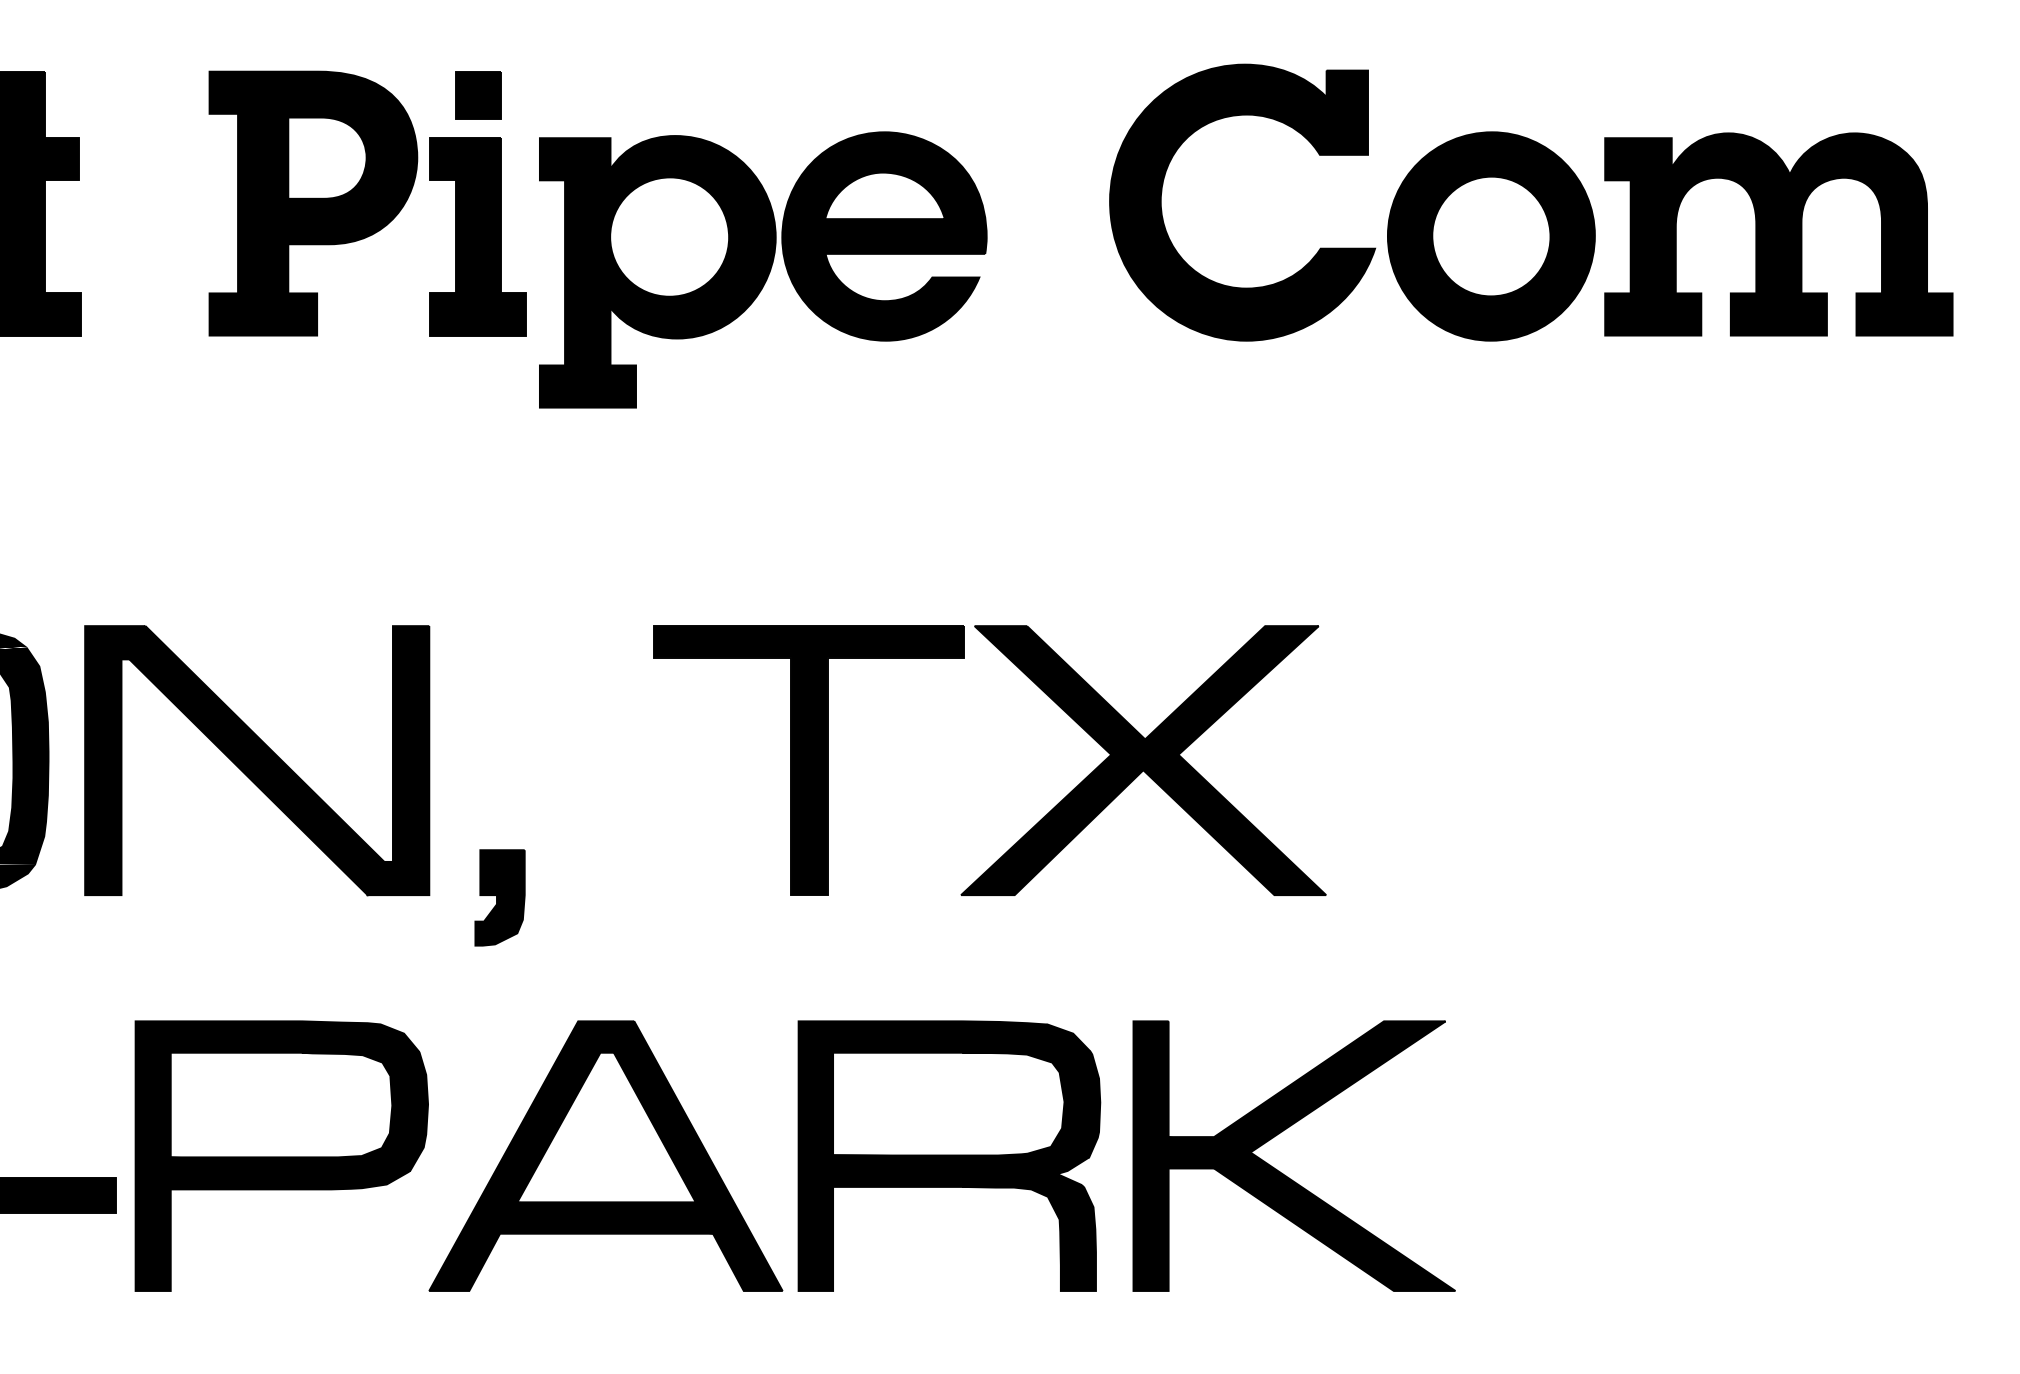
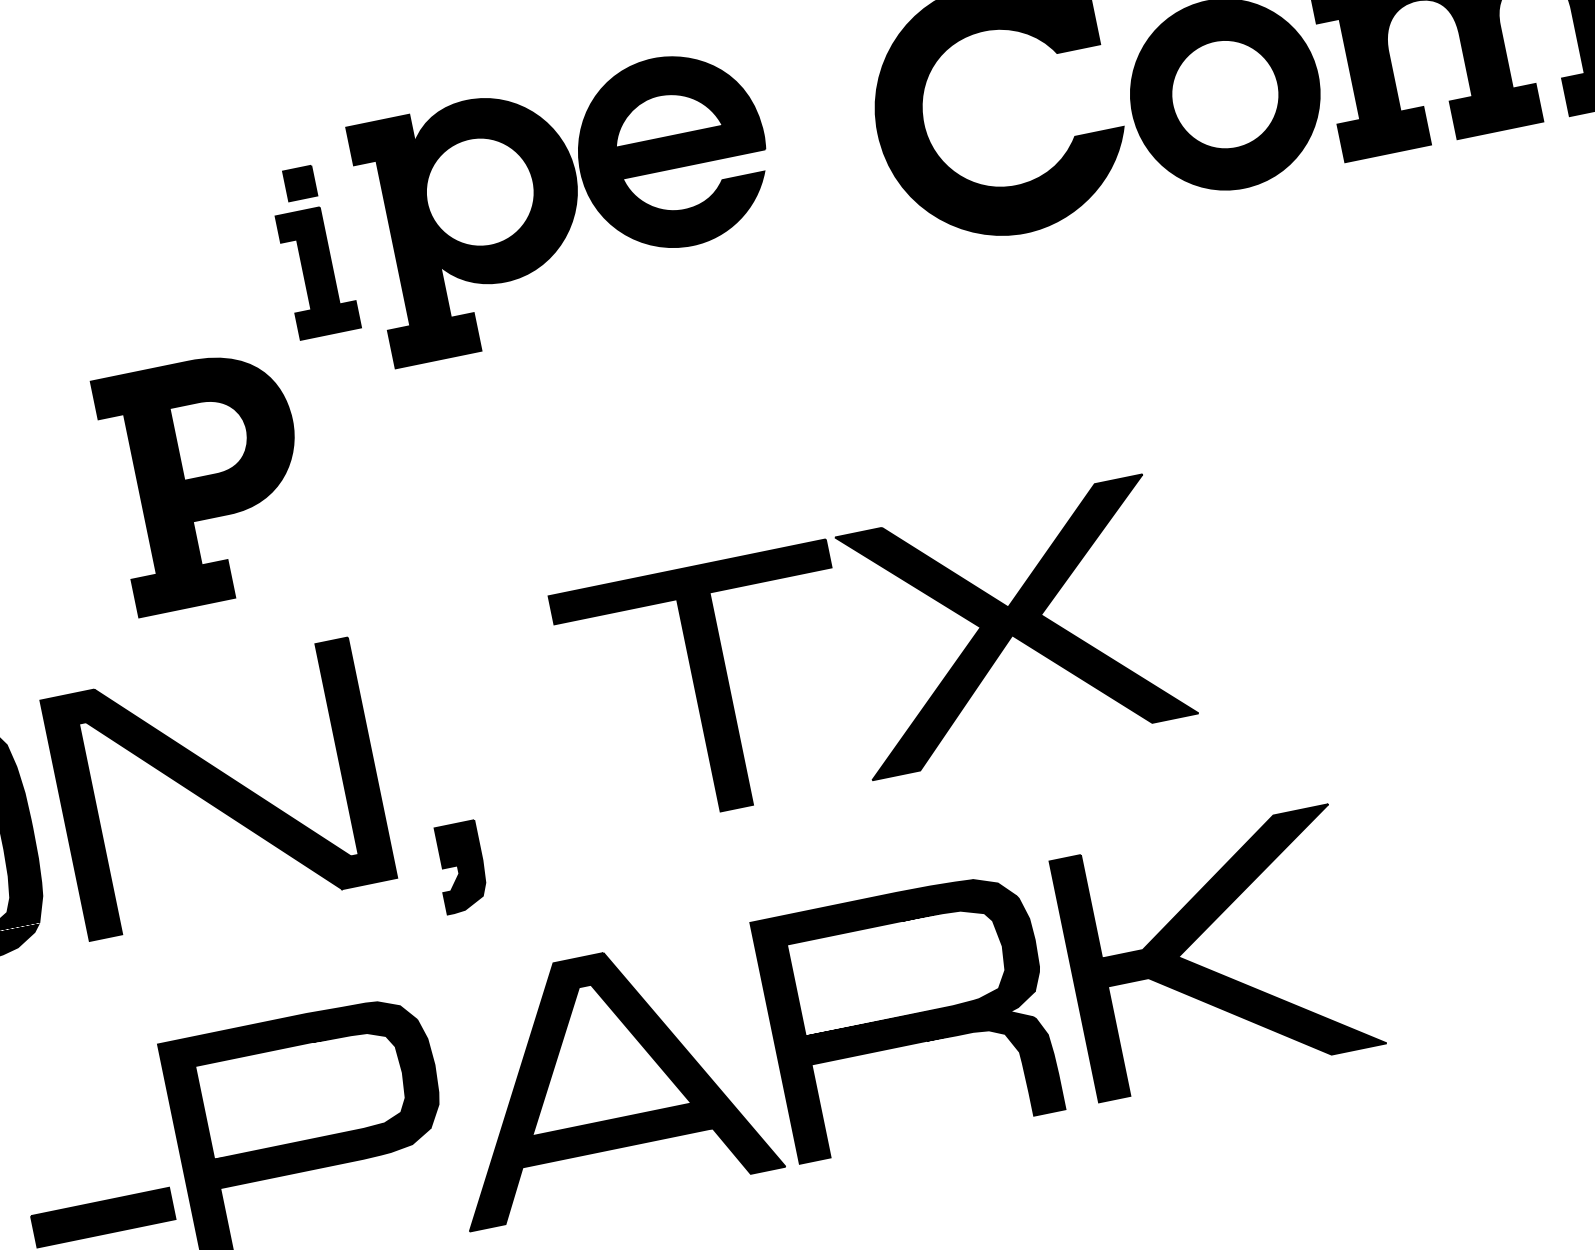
part: (313, 203) -> (207, 480), moved
part: (477, 203) -> (313, 251), size x0.7
part: (763, 269) -> (570, 203), moved

